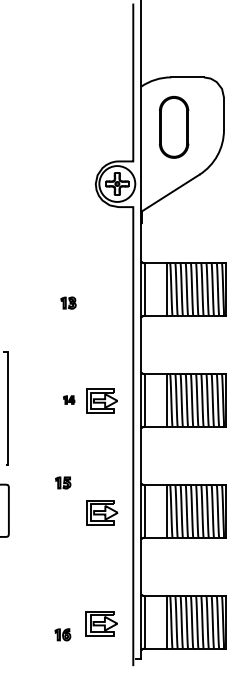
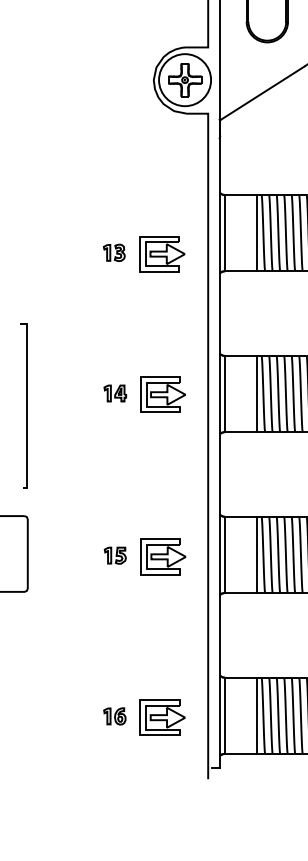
part: (101, 303) -> (162, 253), added
part: (68, 399) -> (114, 392), size x1.43
part: (63, 482) -> (115, 555), moved
part: (62, 634) -> (114, 715), moved

